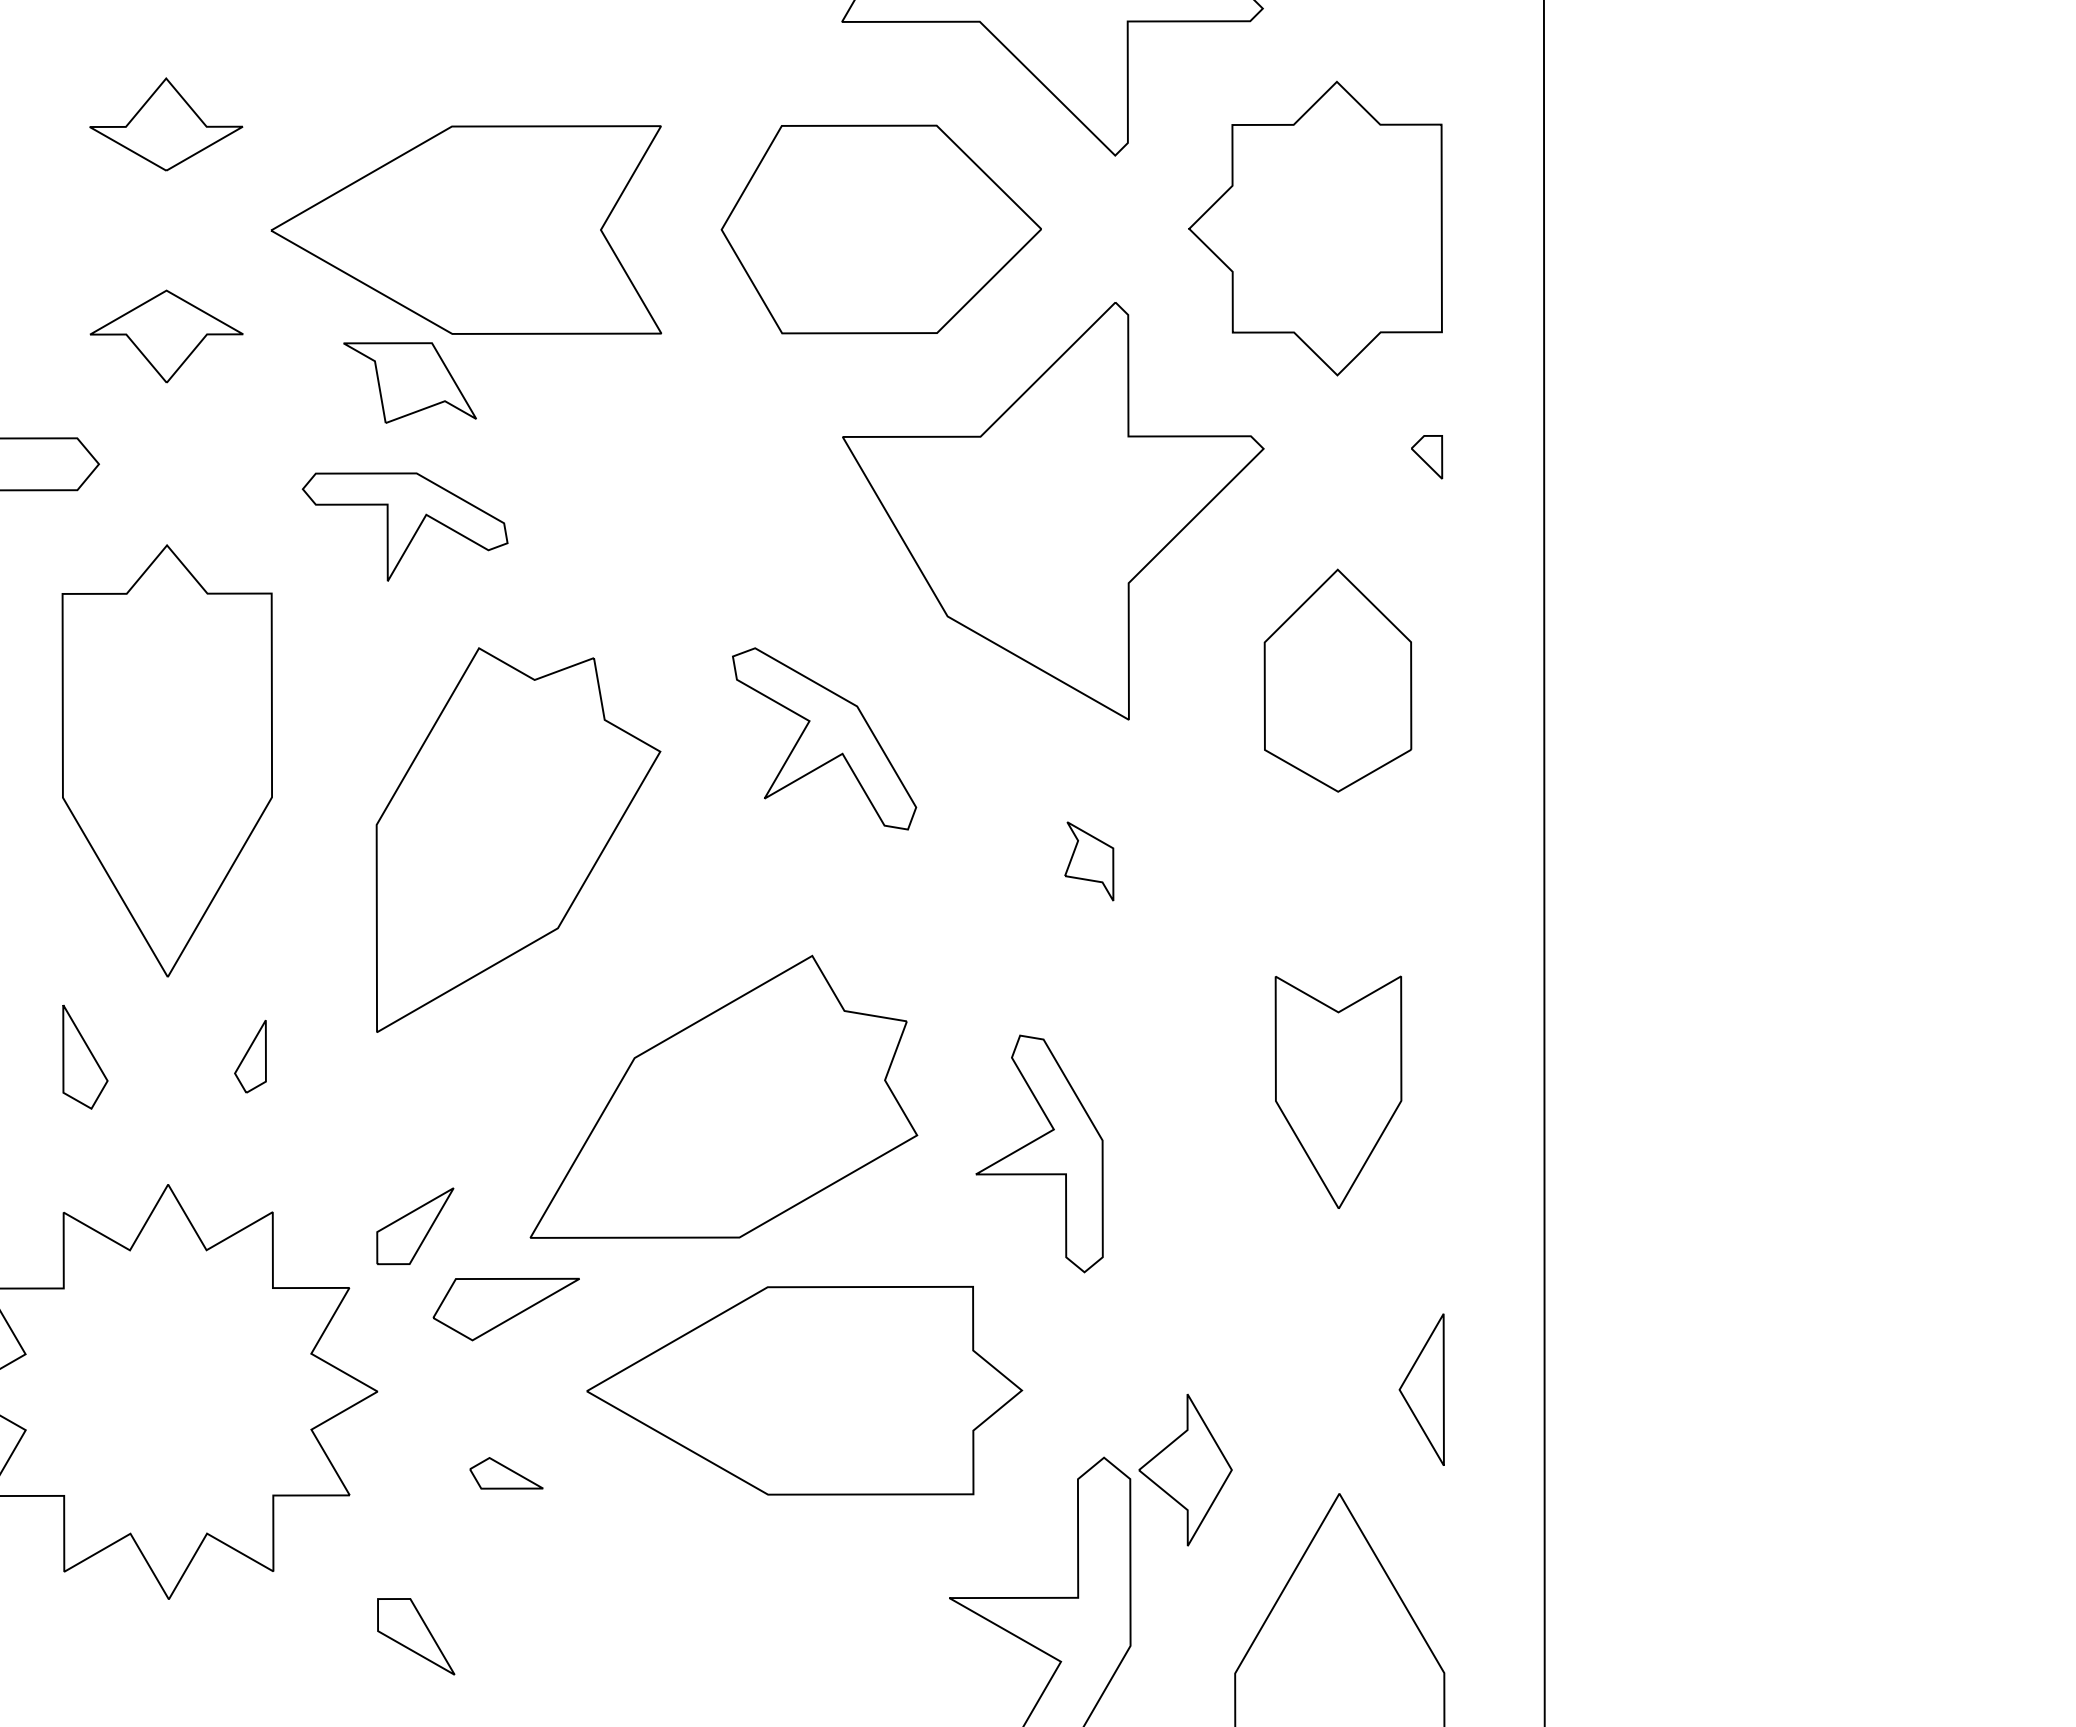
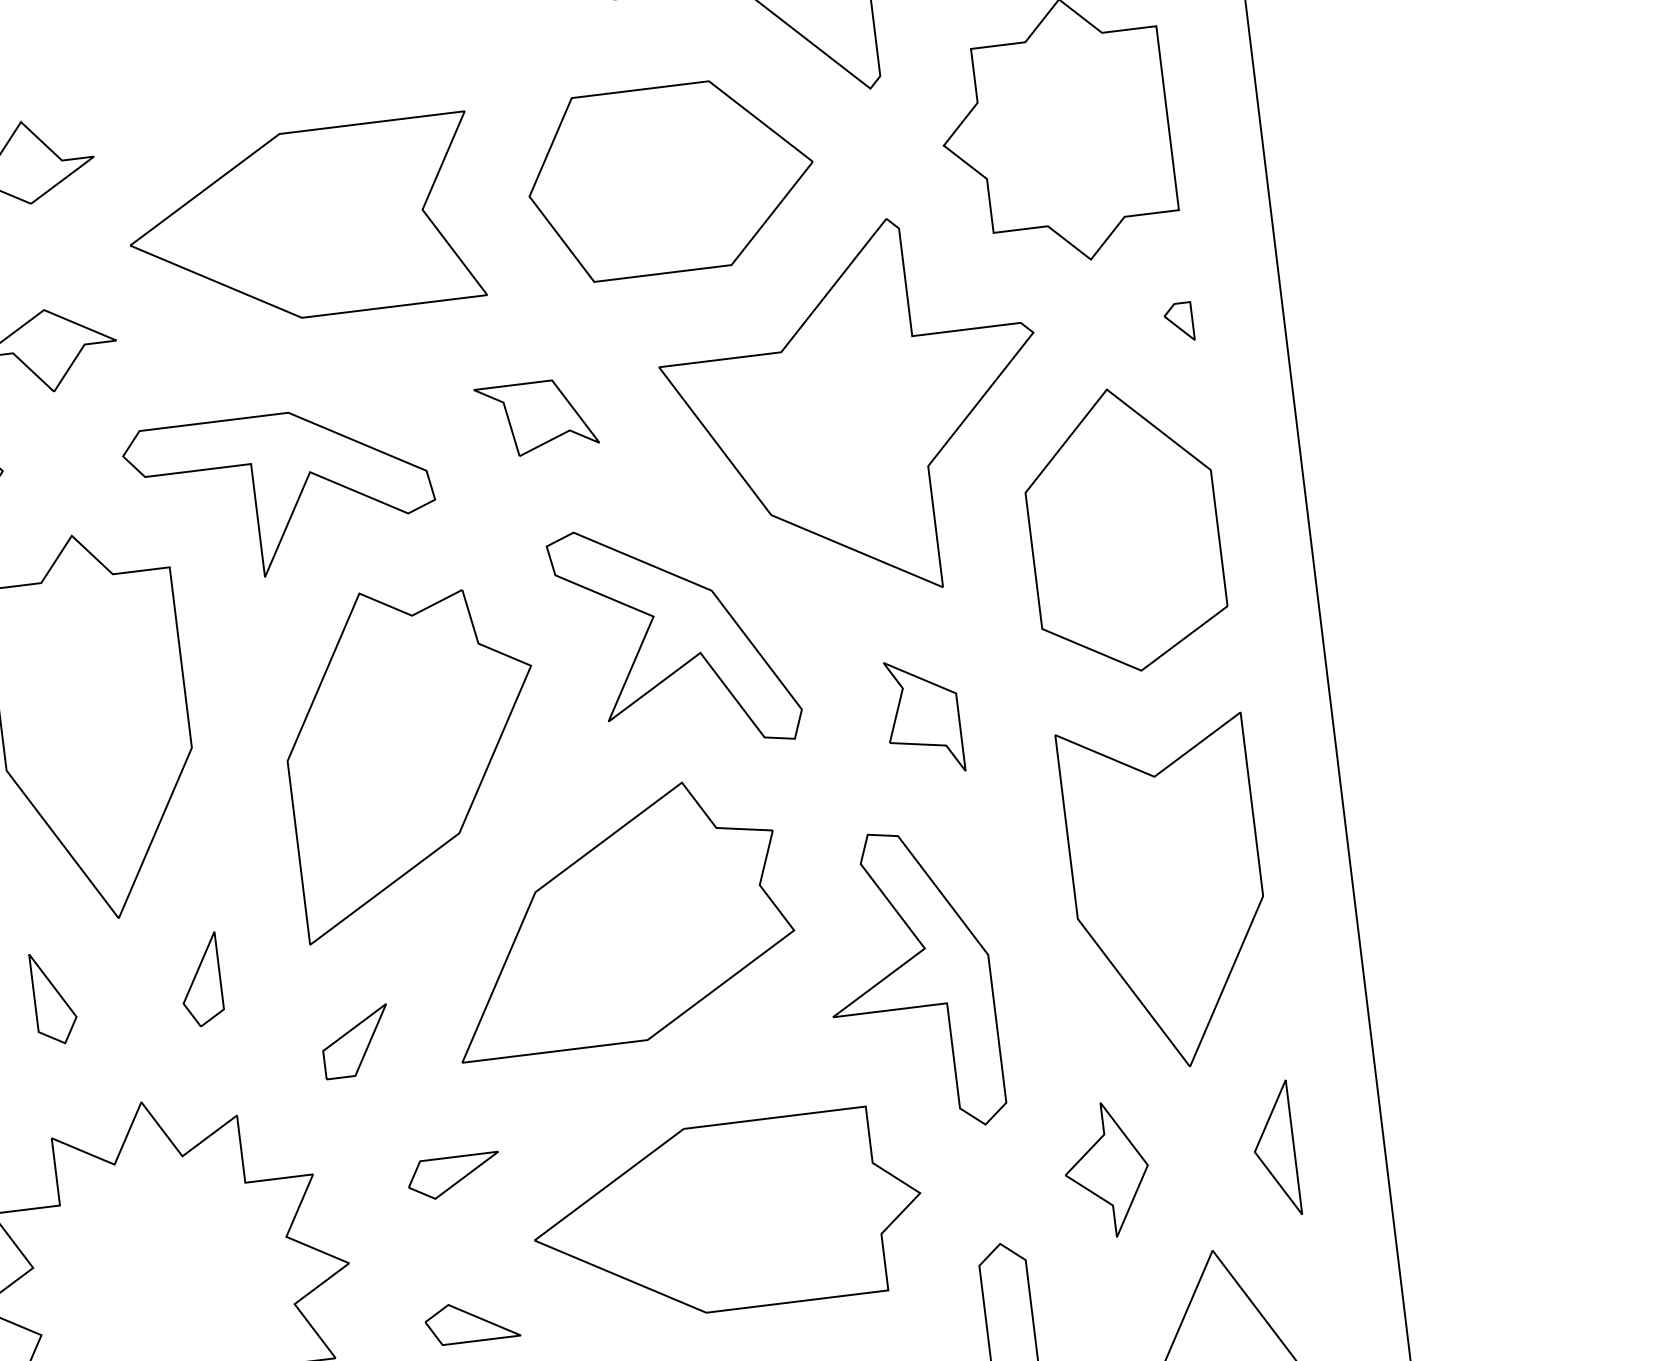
part: (409, 382) -> (536, 417), moved
part: (404, 526) -> (280, 493), size x1.67
part: (1337, 680) -> (1123, 530), size x1.43
part: (824, 738) -> (675, 636), size x1.43
part: (1089, 861) -> (923, 717), size x1.67
part: (250, 1056) -> (200, 979), size x1.43
part: (1338, 1092) -> (1168, 895), size x1.67
part: (723, 1096) -> (618, 916), moved
part: (1039, 1153) -> (910, 981), size x1.43
part: (415, 1226) -> (356, 1041), moved
part: (505, 1309) -> (453, 1176), size x0.71
part: (1185, 1469) -> (1106, 1169), moved
part: (506, 1473) -> (472, 1322), size x1.43

